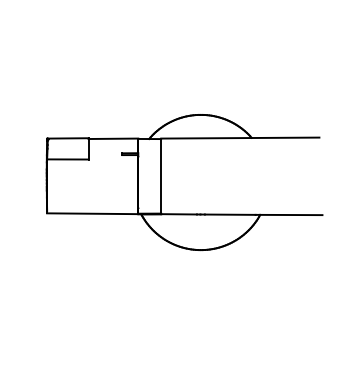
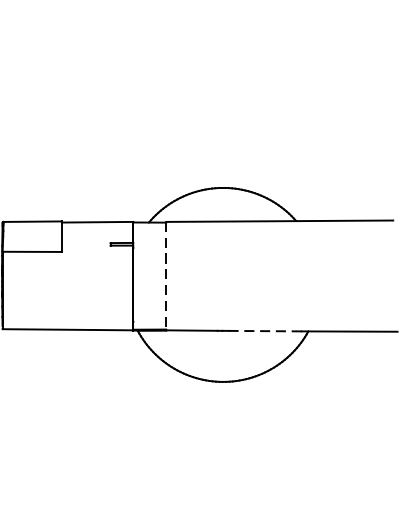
line: (161, 176) -> (166, 276), solid -> dashed
line: (229, 214) -> (264, 330), solid -> dashed

